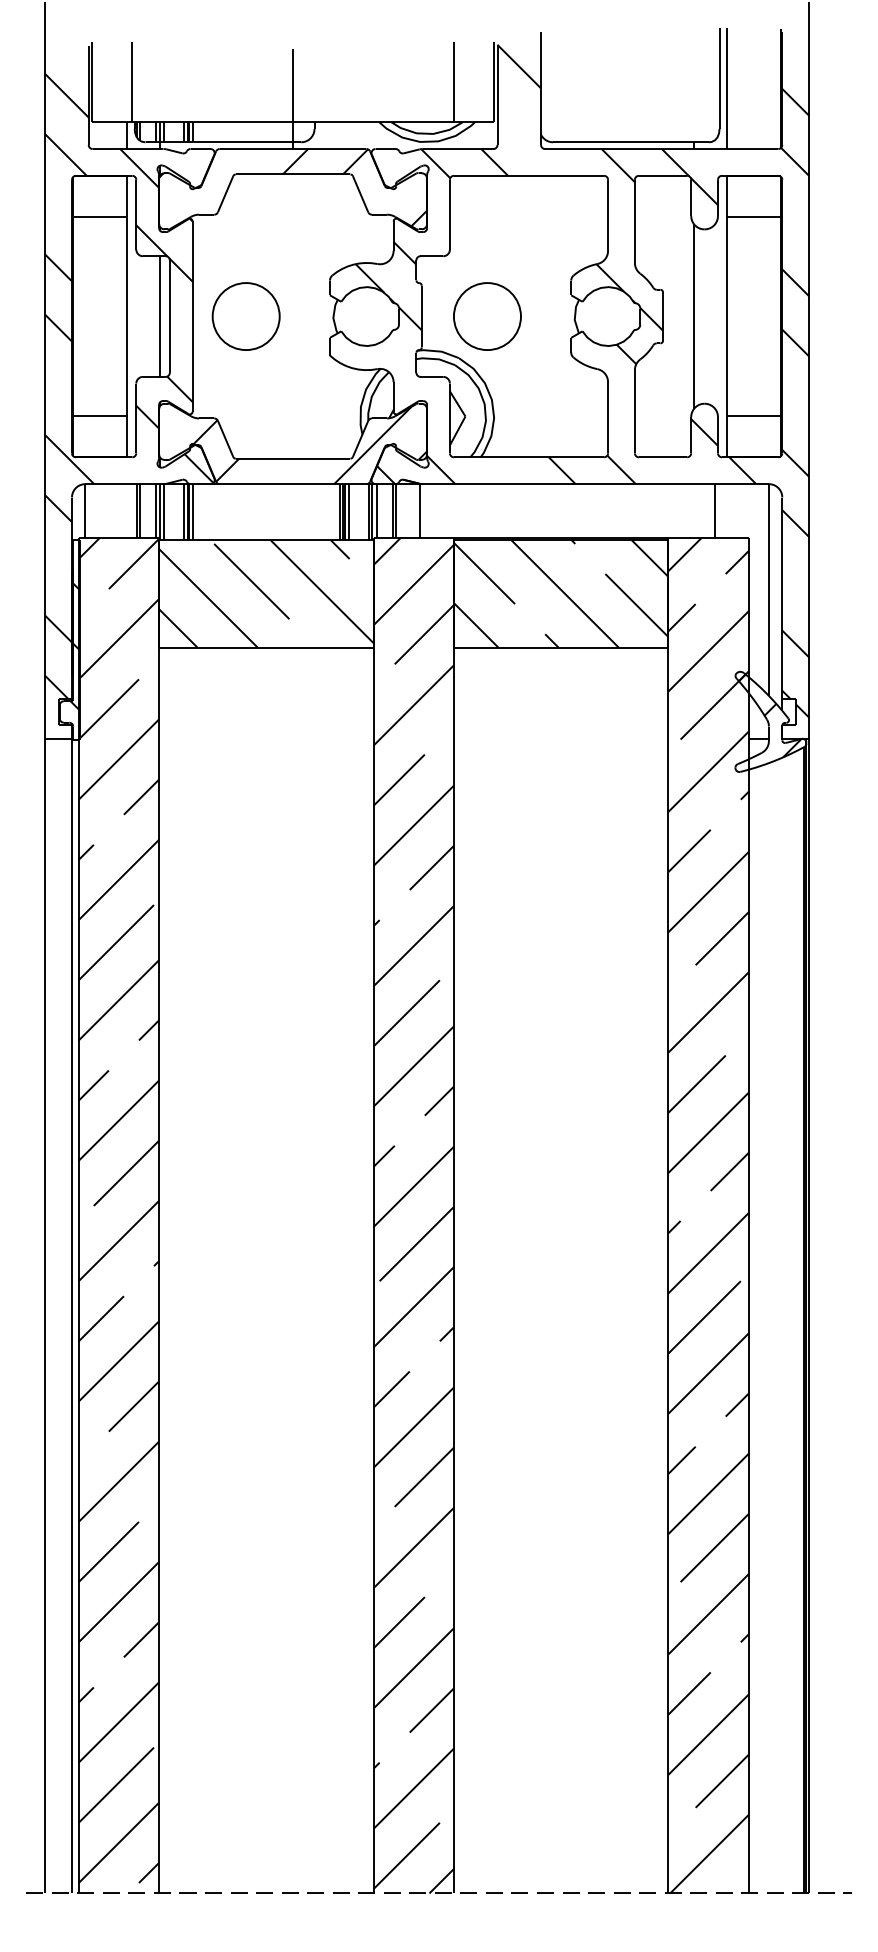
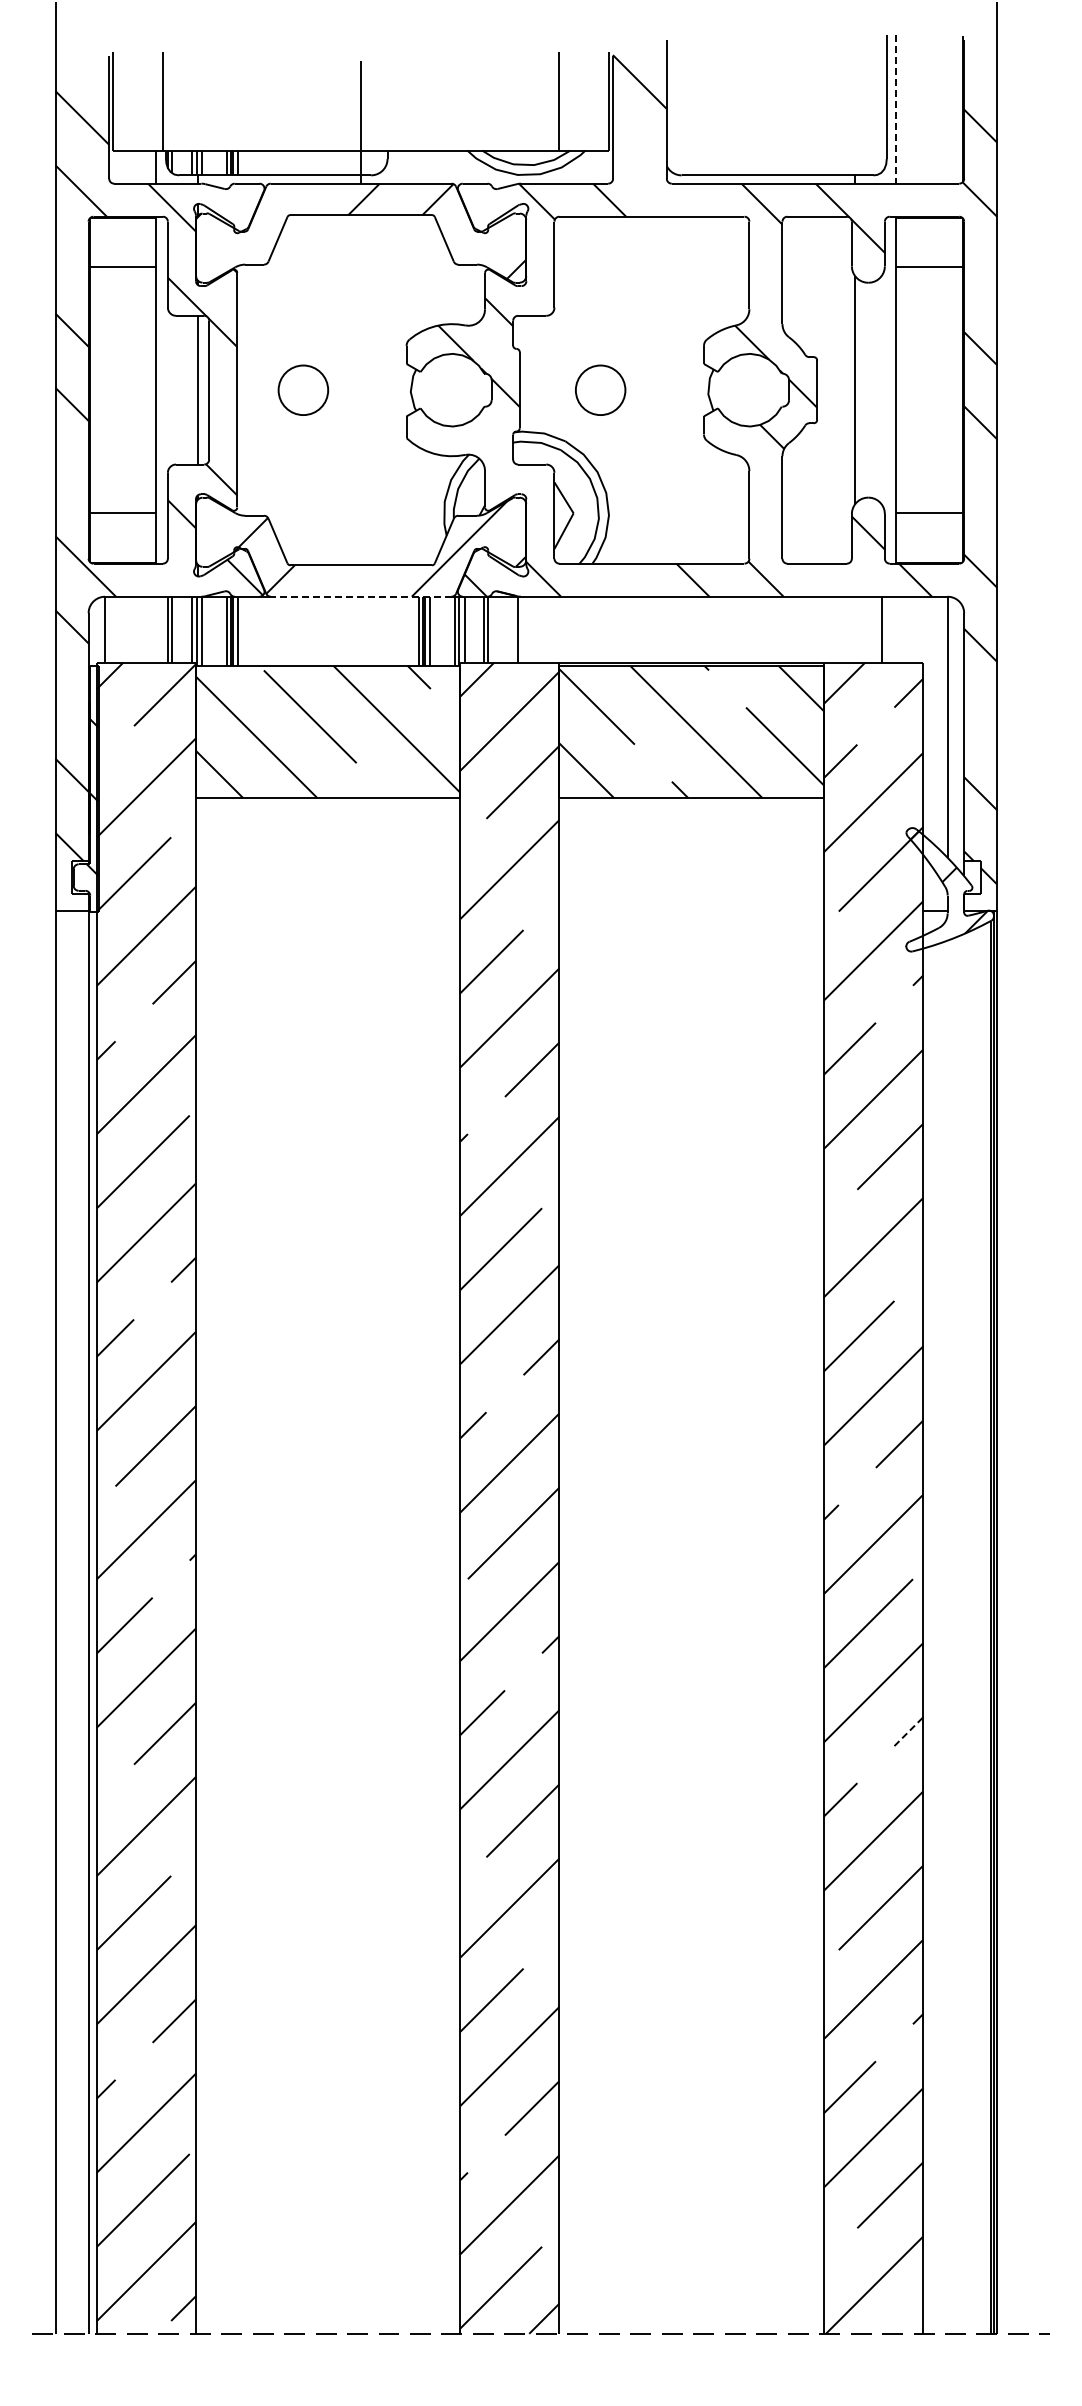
line: (727, 88) -> (896, 109), solid -> dashed
circle: (246, 316) -> (303, 390), size x0.6
circle: (487, 316) -> (600, 390), size x0.6
line: (292, 483) -> (360, 596), solid -> dashed
line: (737, 1404) -> (909, 1731), solid -> dashed

